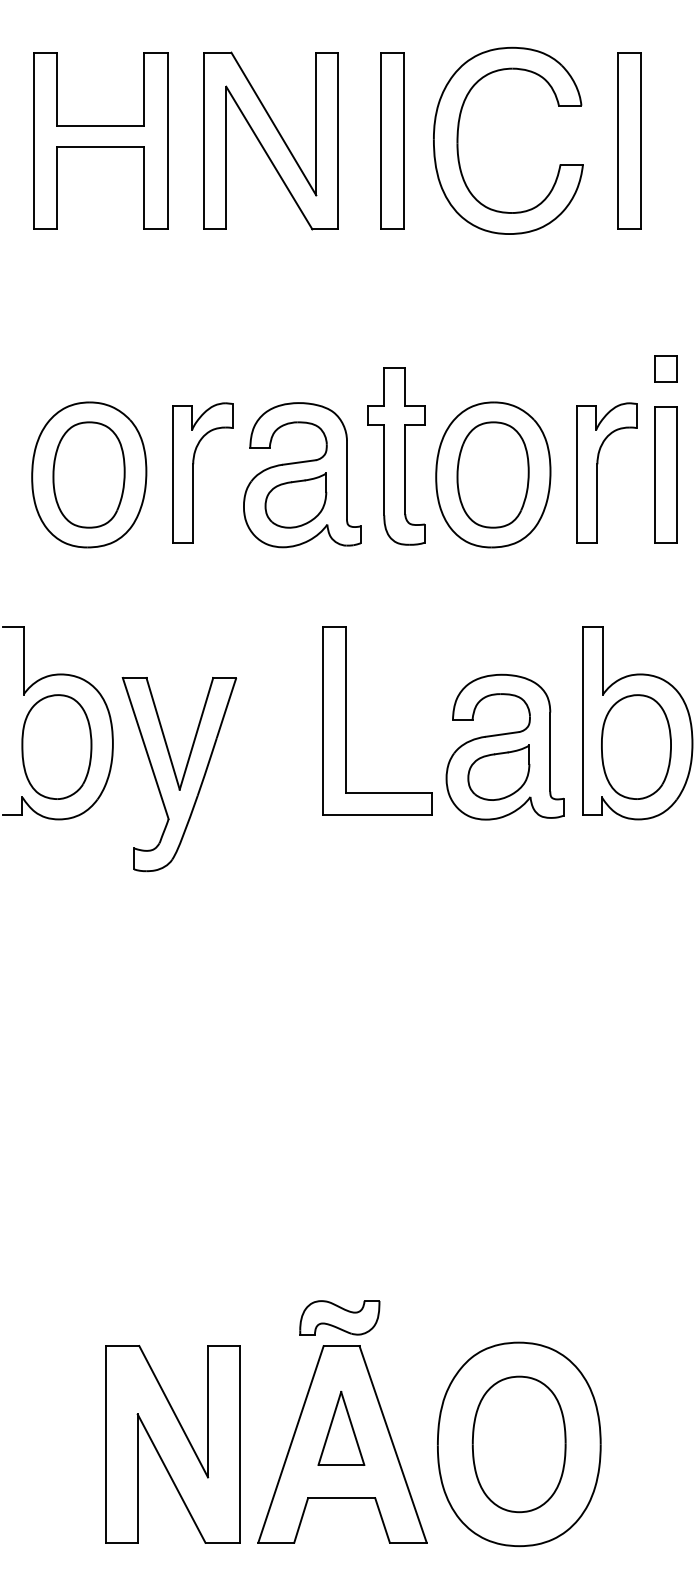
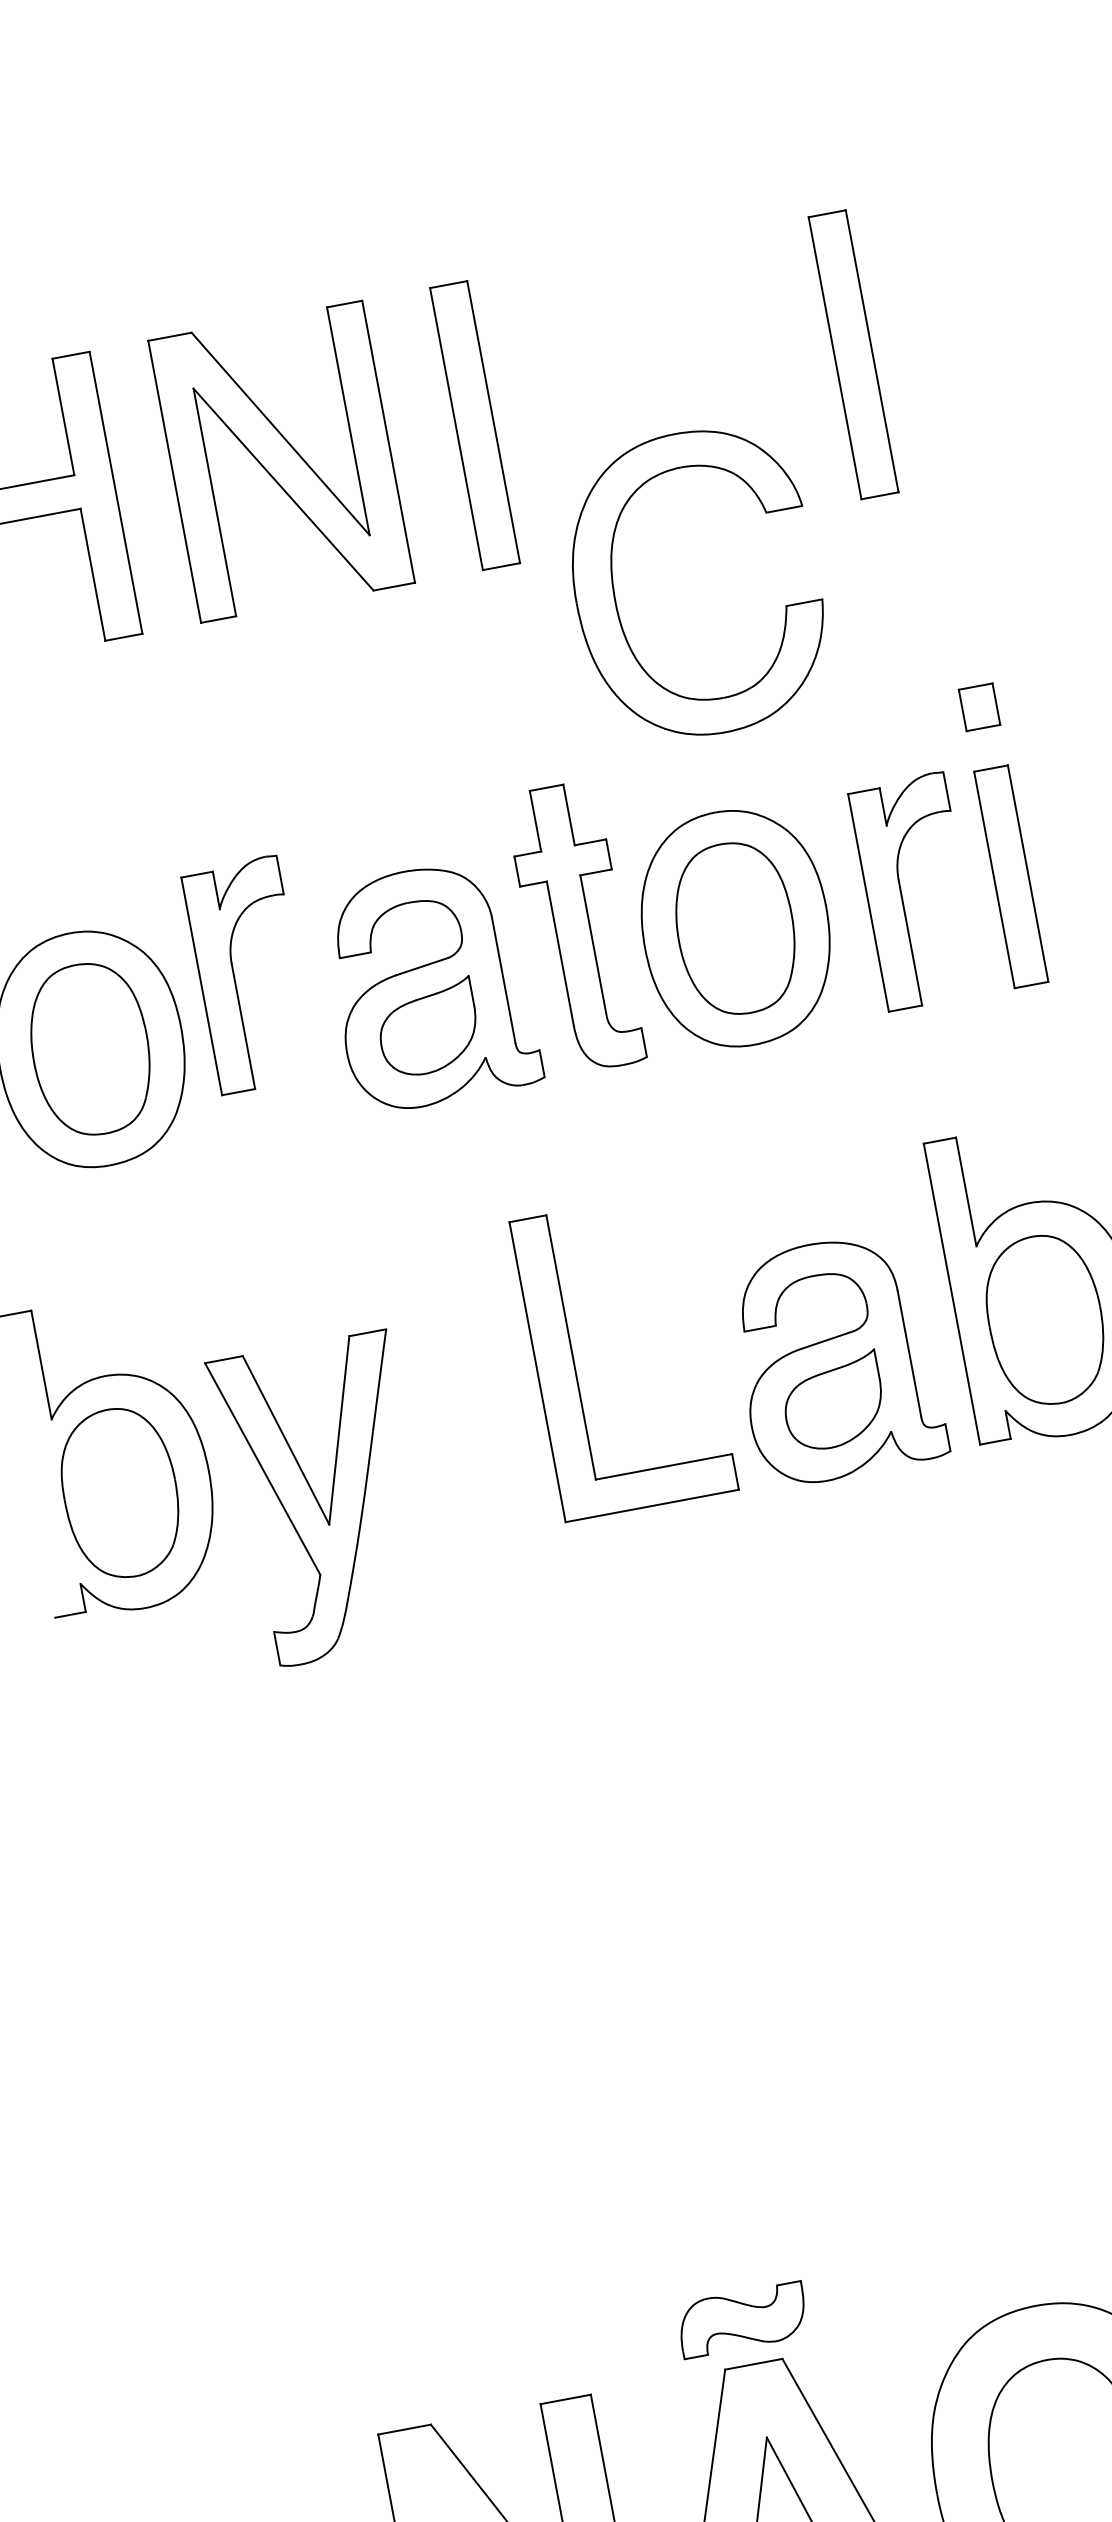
part: (458, 140) -> (616, 598), moved
part: (193, 472) -> (234, 976), moved

